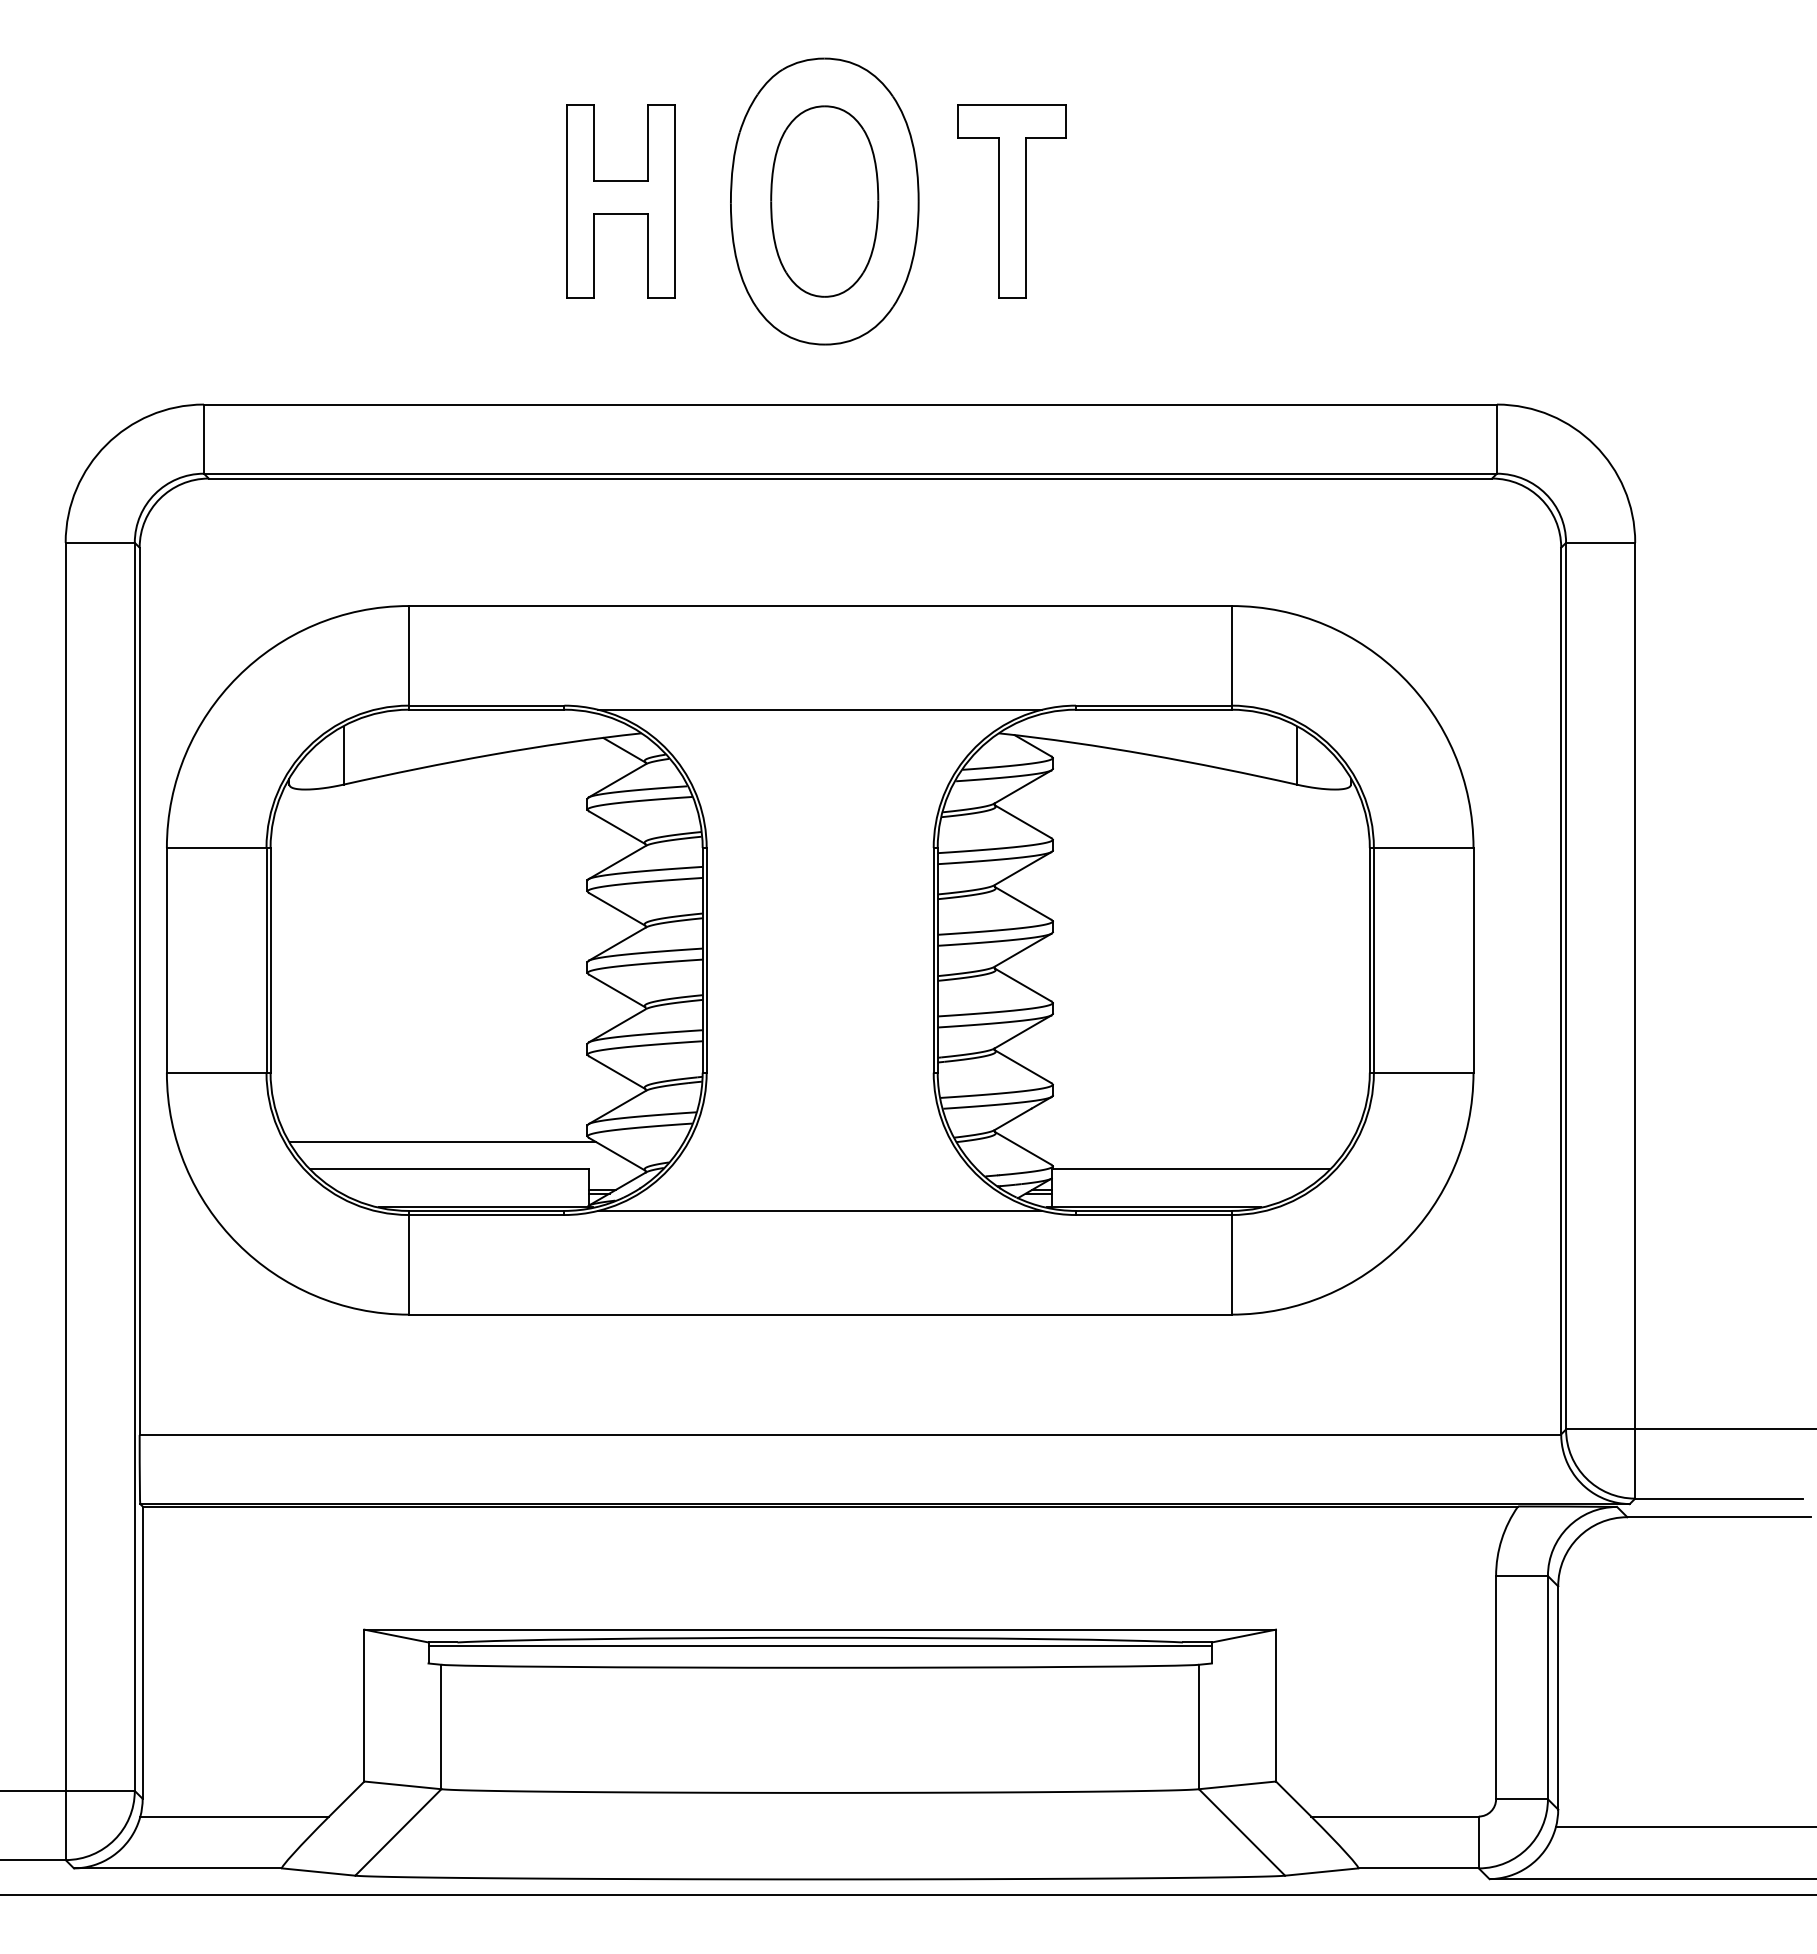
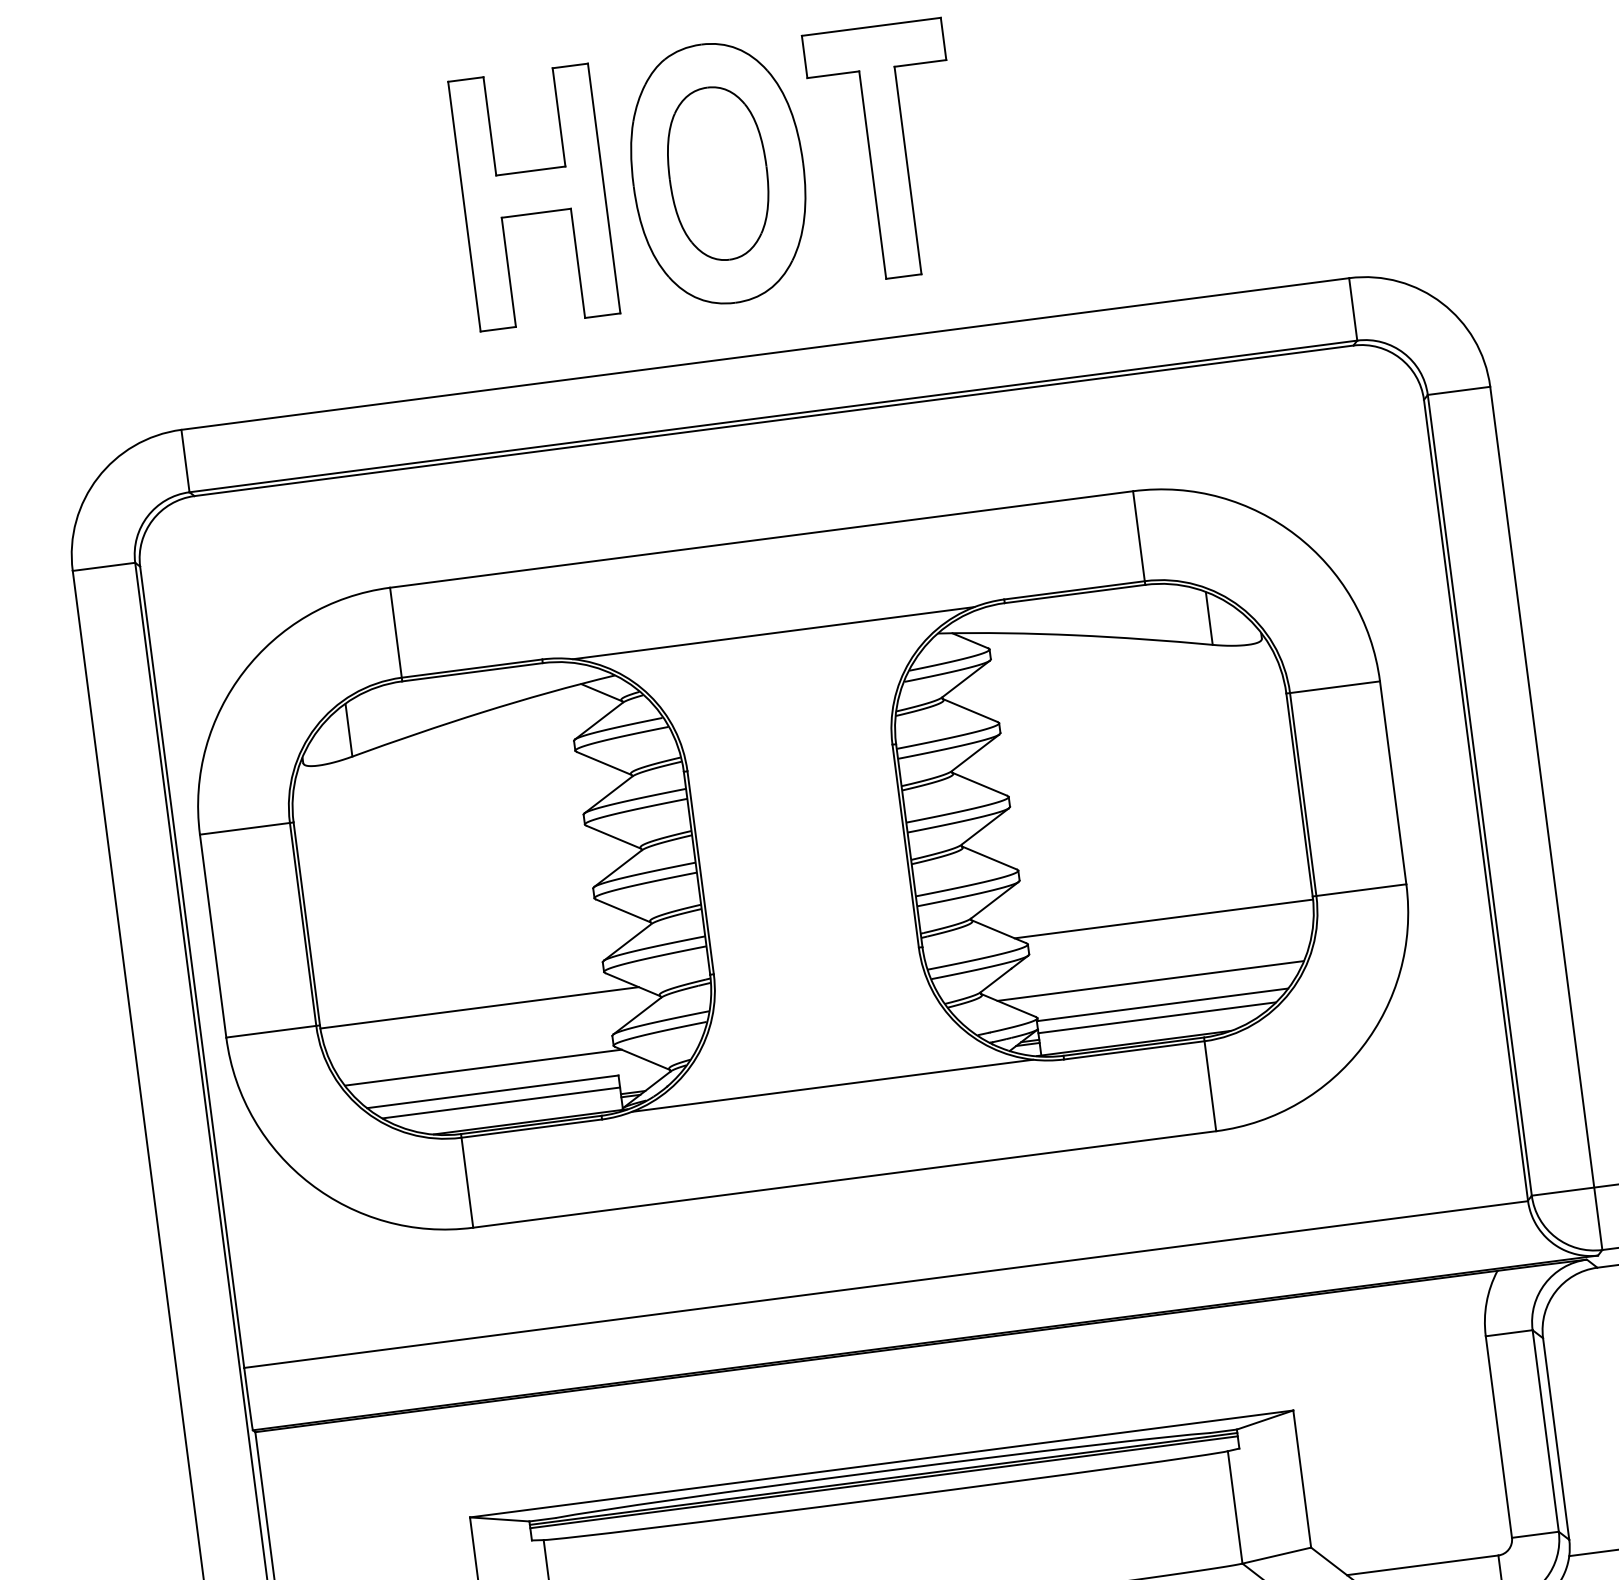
part: (620, 201) -> (533, 197), size x1.43
part: (1011, 201) -> (886, 151), size x1.43
line: (446, 1076) -> (479, 1008), added
line: (1204, 1076) -> (1163, 919), added
line: (1180, 1141) -> (1149, 980), added
line: (457, 1182) -> (501, 1102), added
line: (1182, 1182) -> (1156, 1017), added
line: (819, 1649) -> (883, 1481), added

